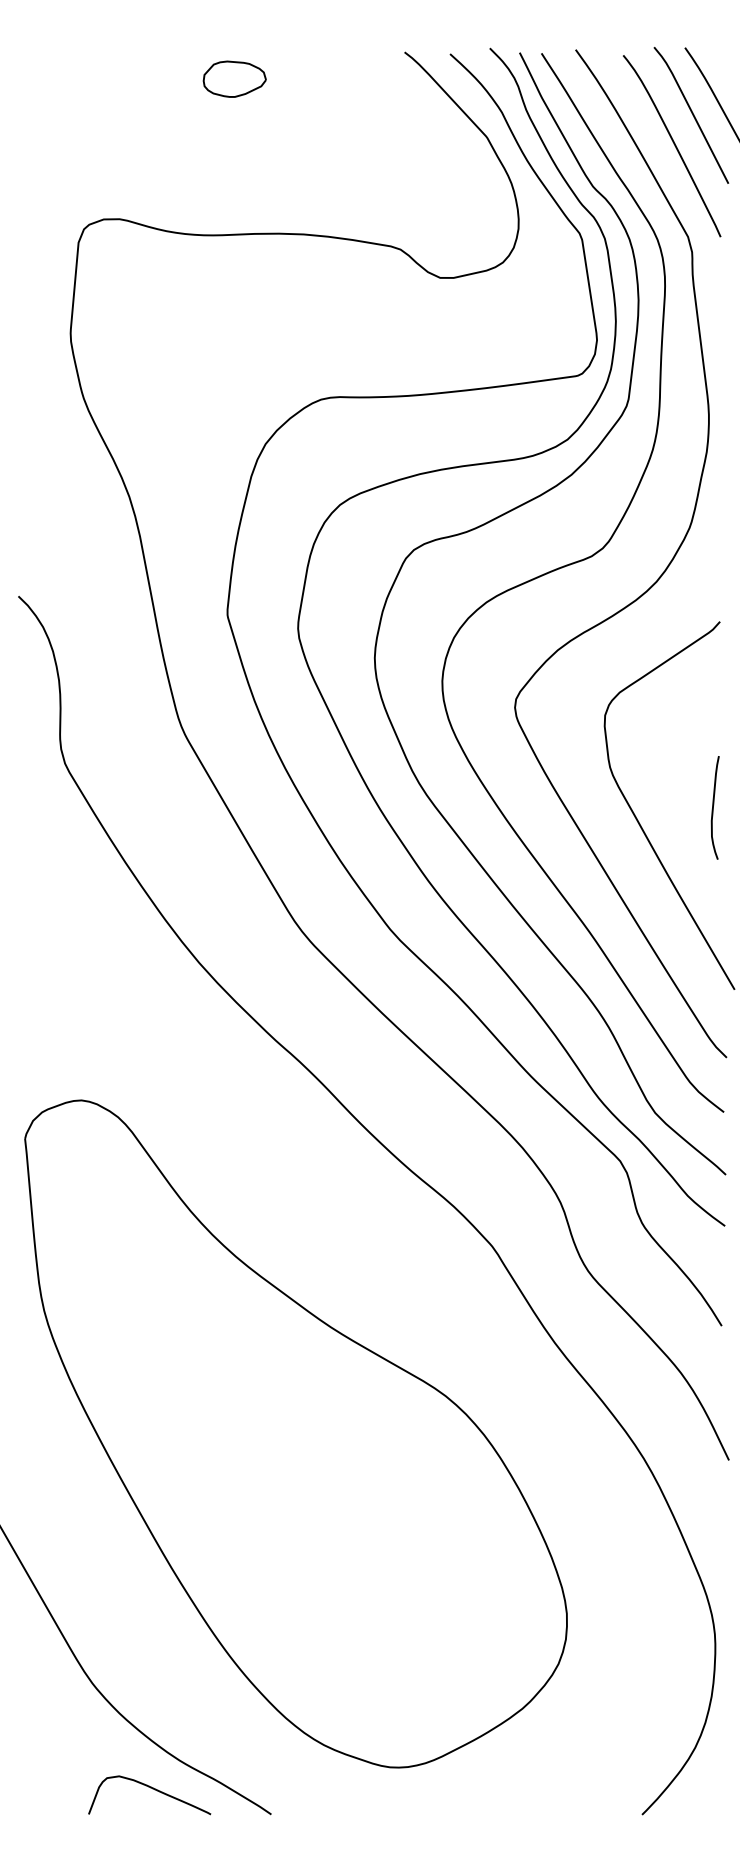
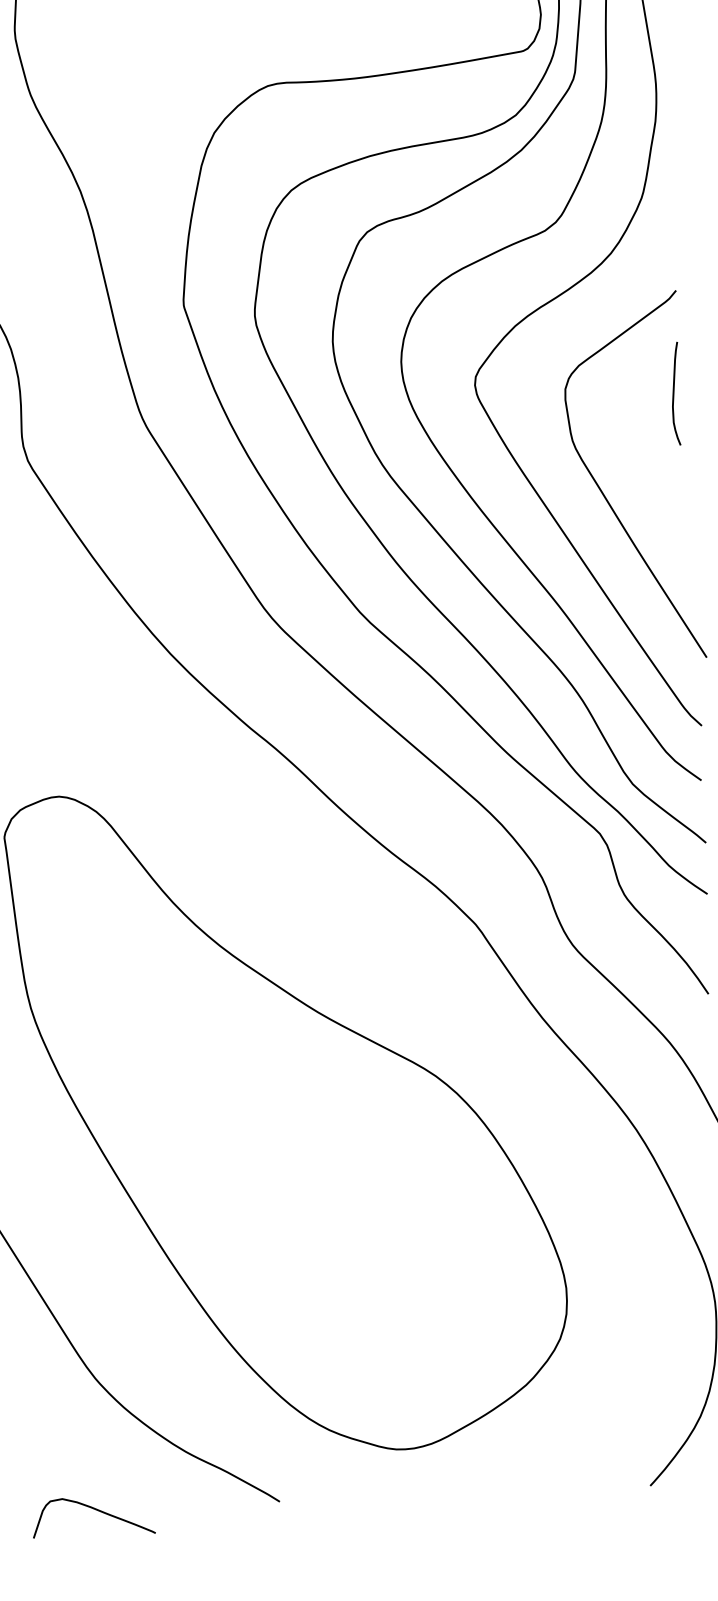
curve: (713, 807) -> (674, 393), moved
curve: (152, 1789) -> (96, 1510), moved

